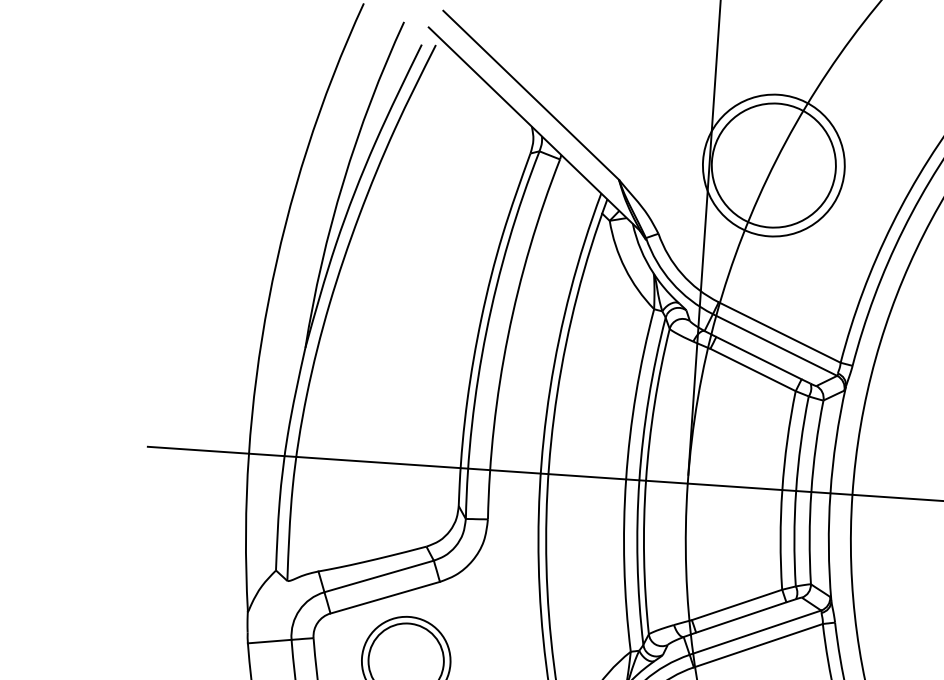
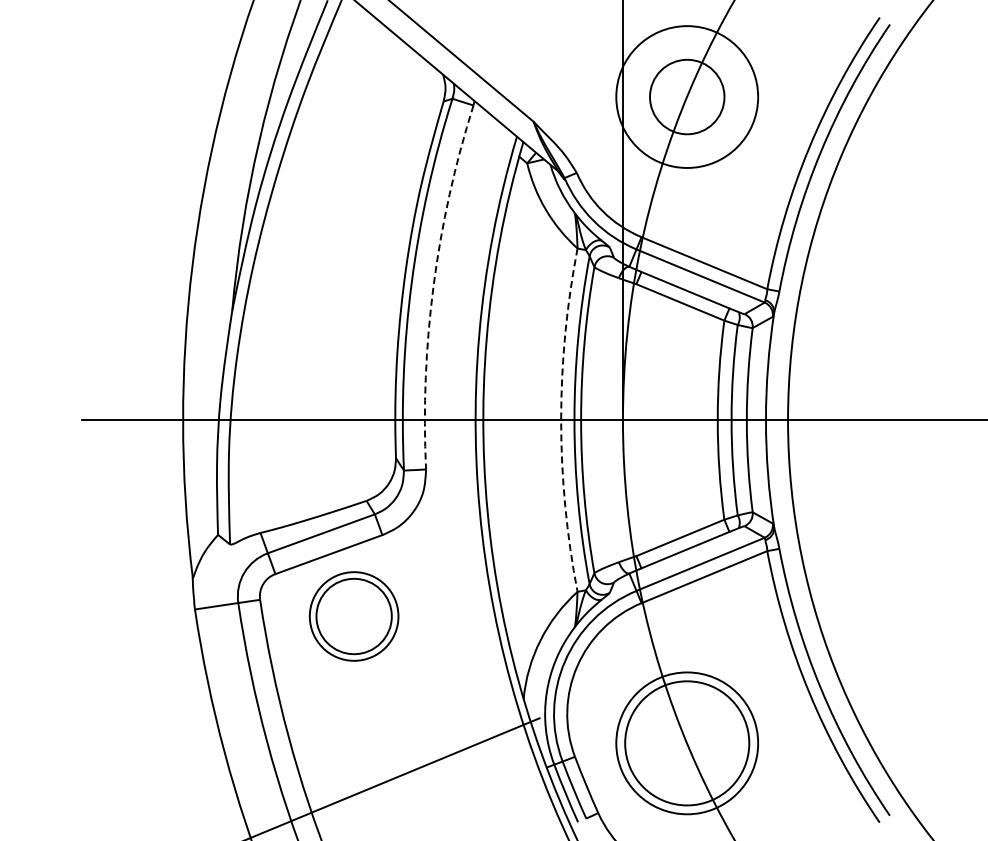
circle: (774, 166) -> (687, 97), size x0.6
arc: (507, 336) -> (433, 285), solid -> dashed
arc: (626, 479) -> (561, 420), solid -> dashed

